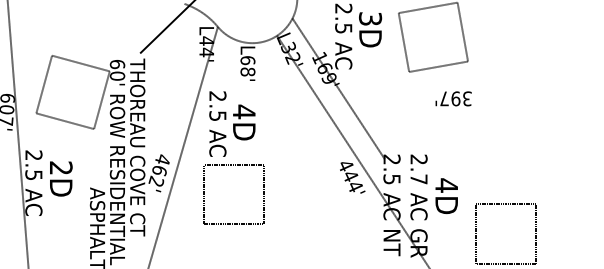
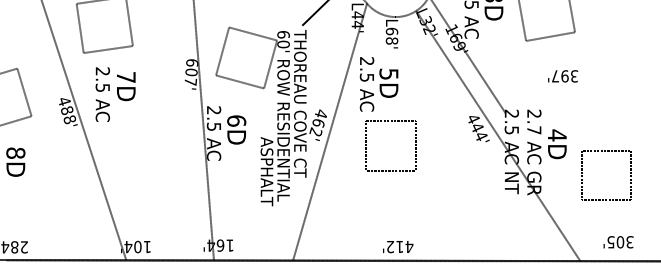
text: (454, 99) -> (563, 76), moved
text: (243, 112) -> (388, 74), 4D -> 5D
text: (60, 167) -> (236, 120), 2D -> 6D
part: (204, 194) -> (366, 145), moved

